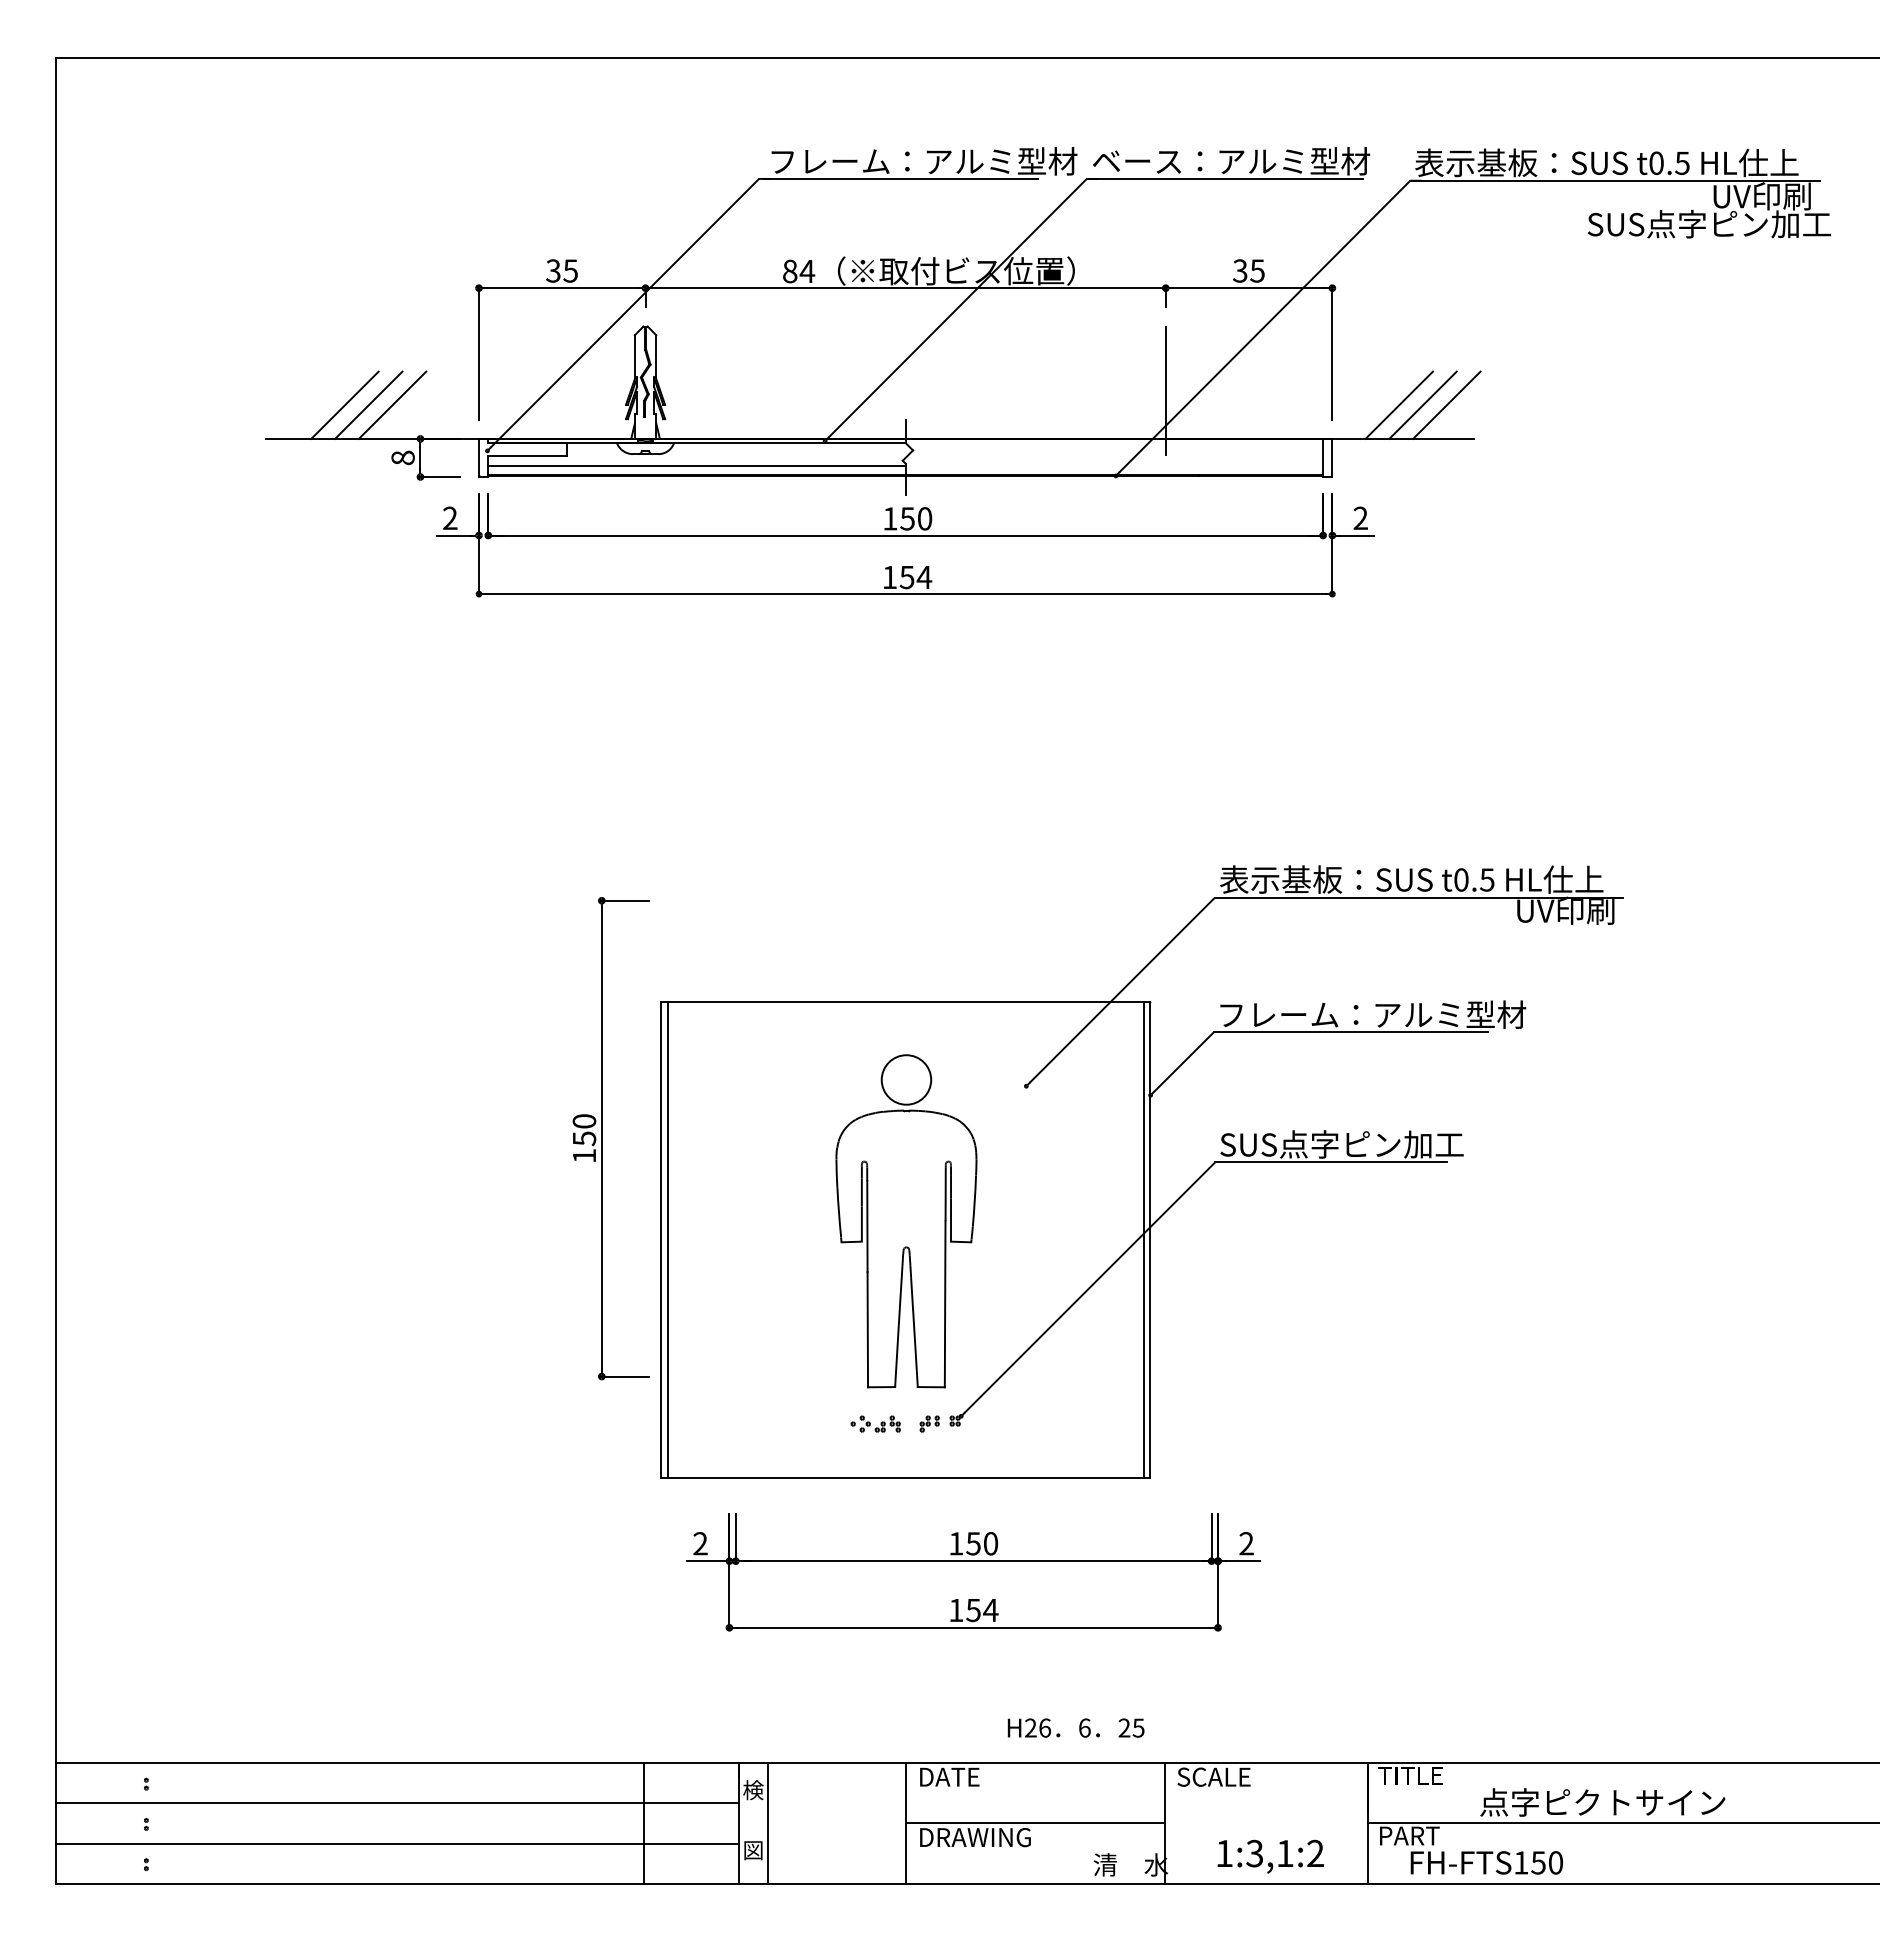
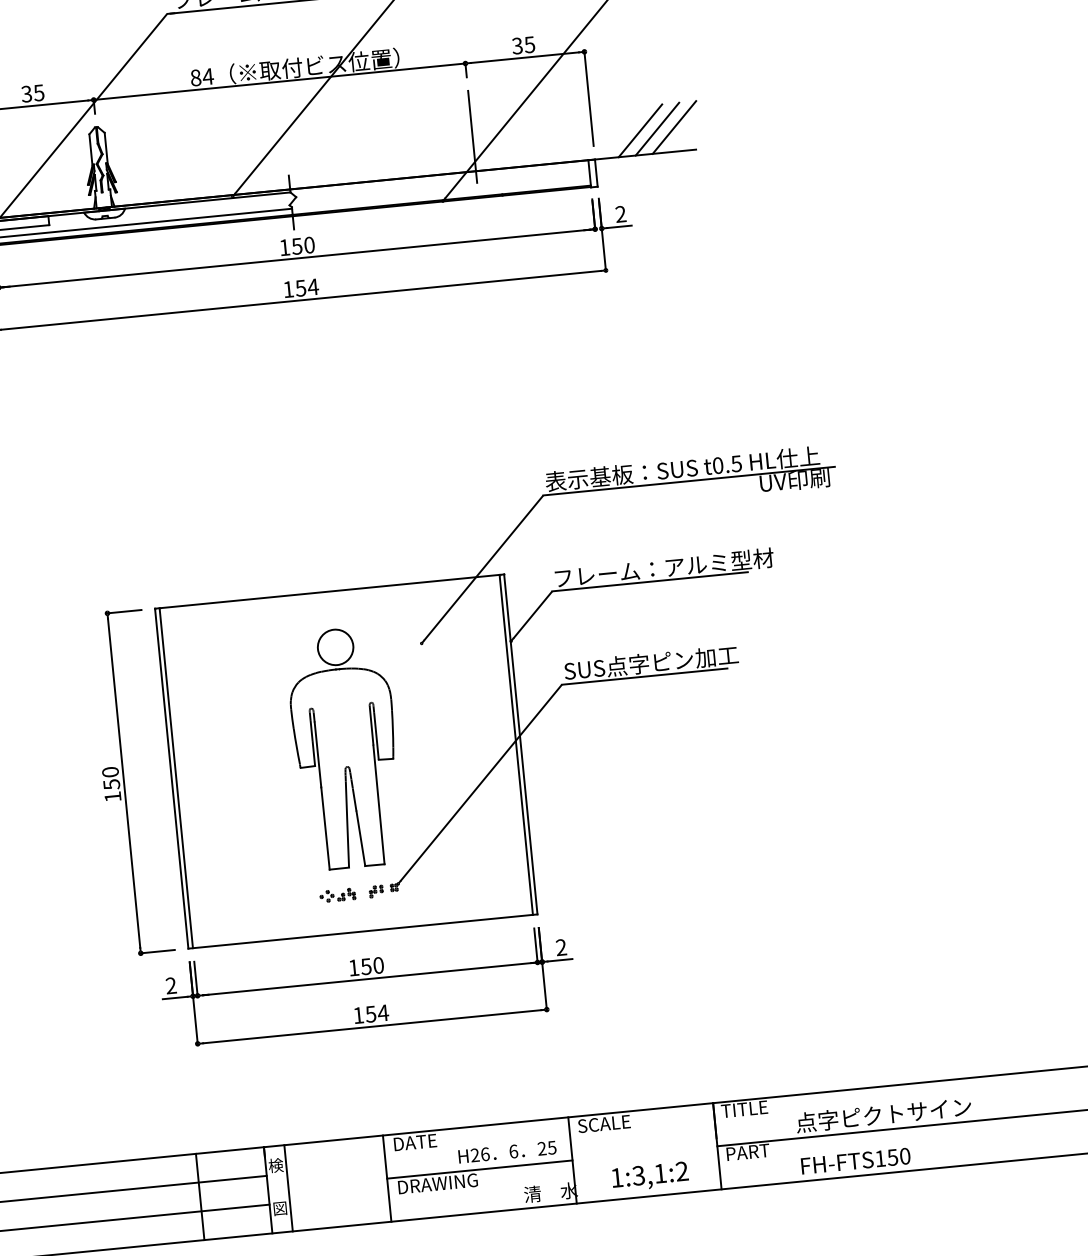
part: (602, 1138) -> (124, 783), moved
part: (973, 1572) -> (368, 987), moved
text: (1075, 1727) -> (507, 1151), moved
text: (1486, 1862) -> (855, 1160), moved

